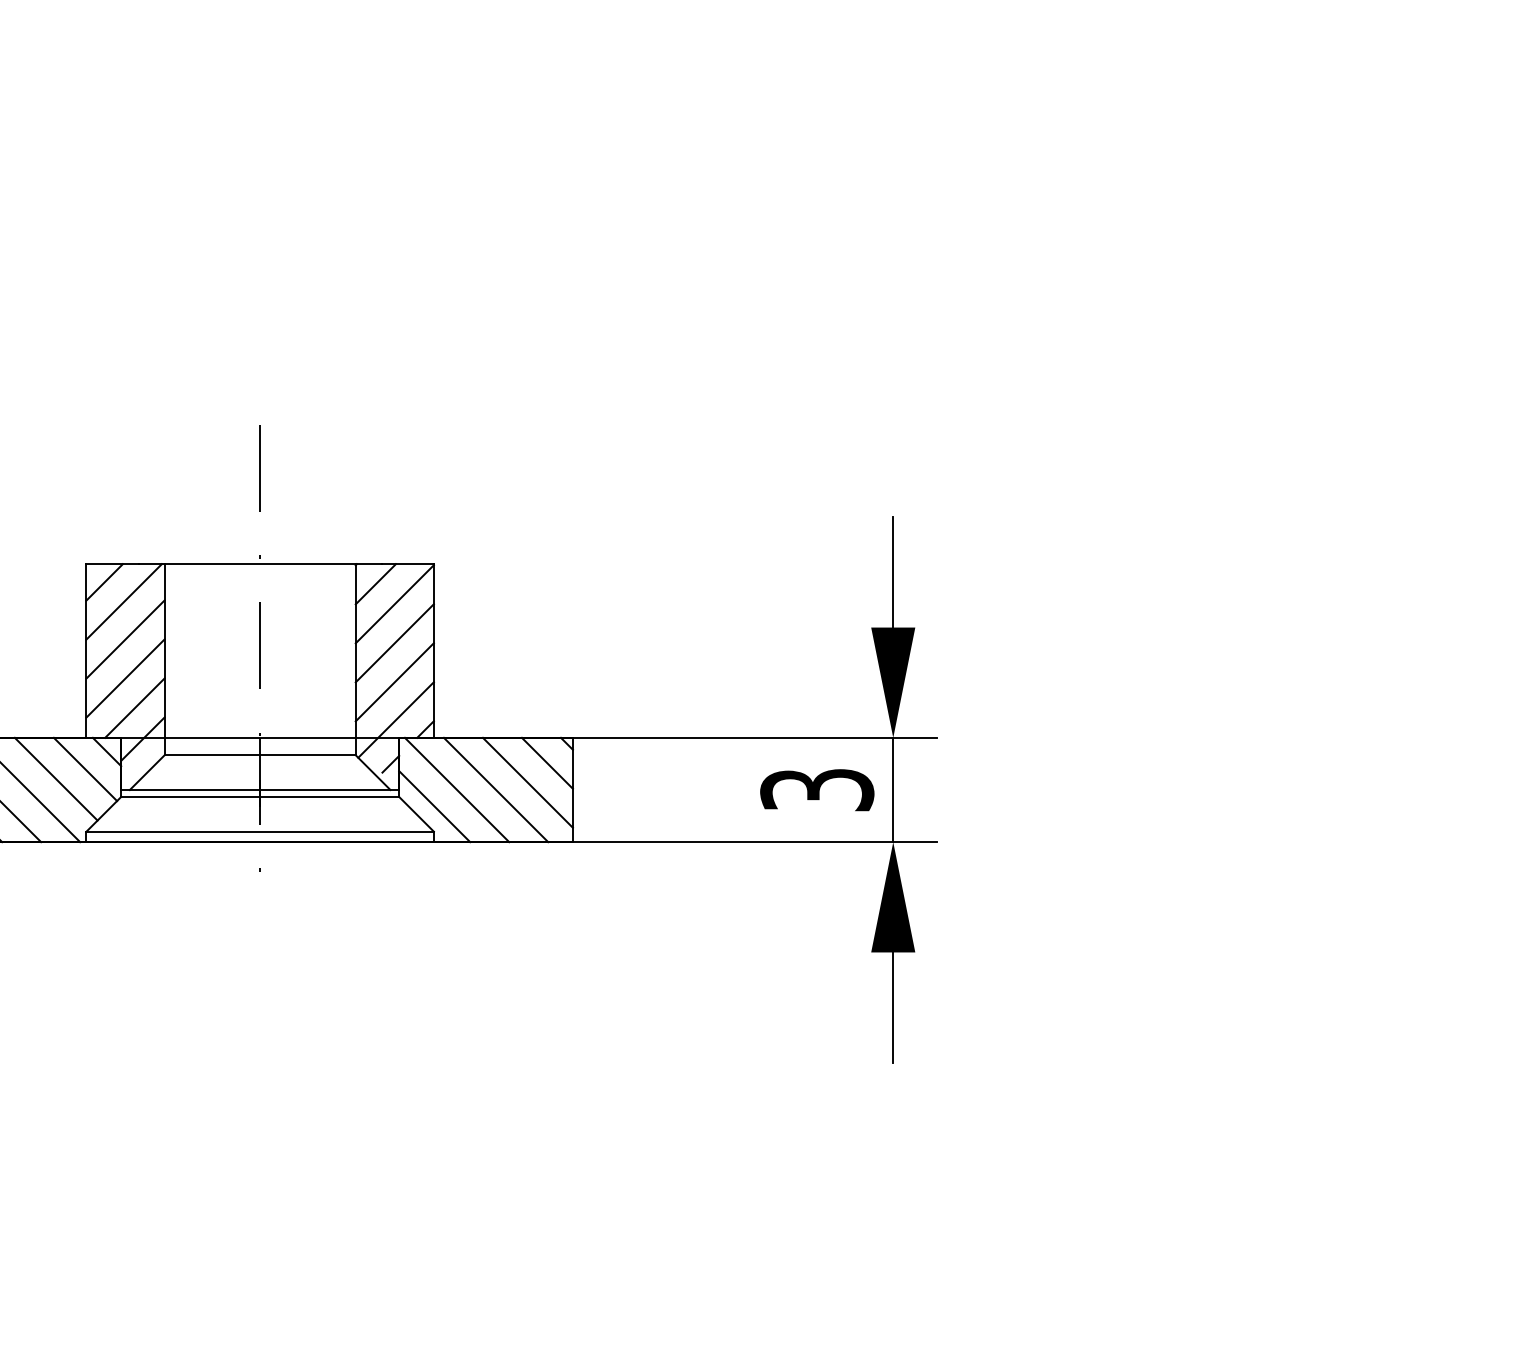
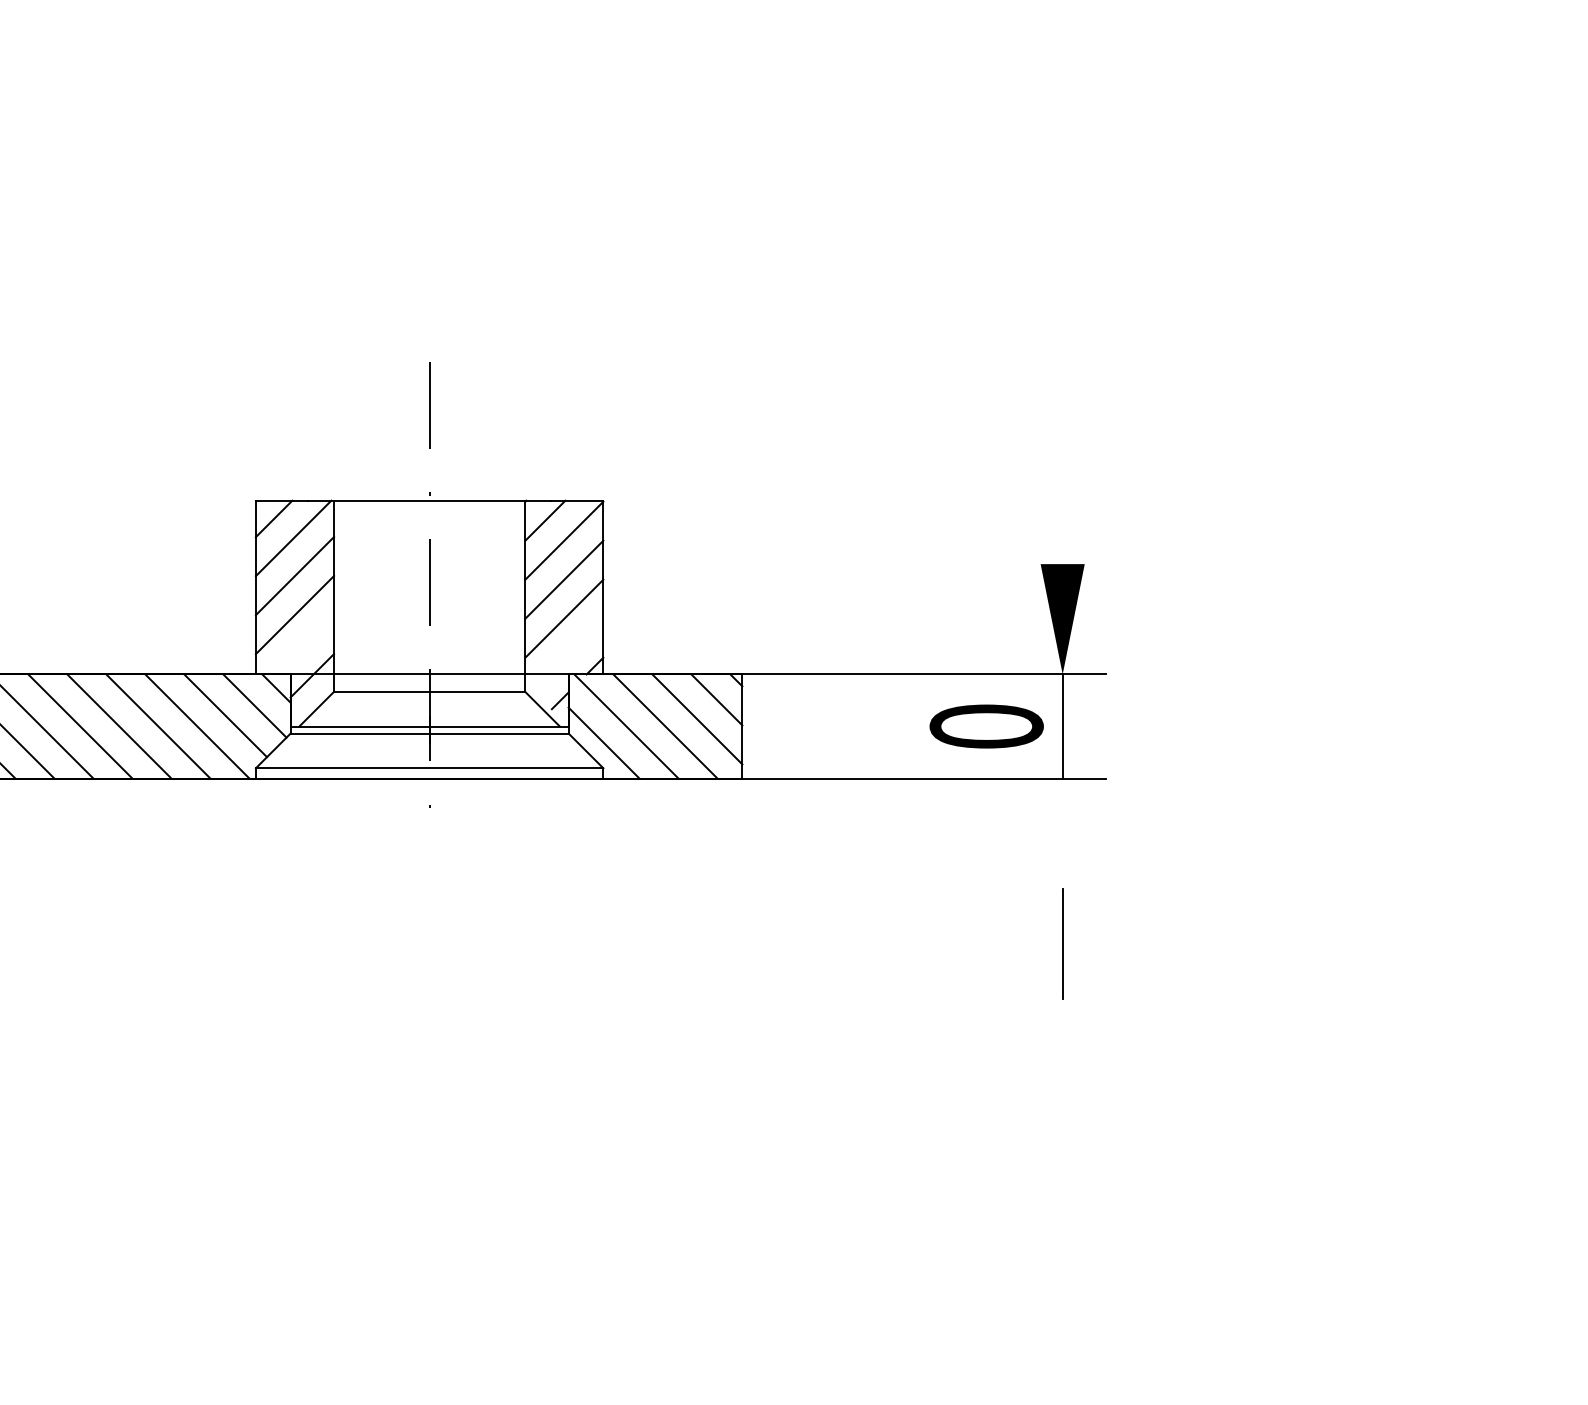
line: (893, 571) -> (1062, 508), removed
line: (135, 707) -> (304, 644), removed
line: (396, 719) -> (565, 656), removed
text: (817, 789) -> (986, 726), 3 -> 0
fill: (893, 896) -> (1062, 833), removed

